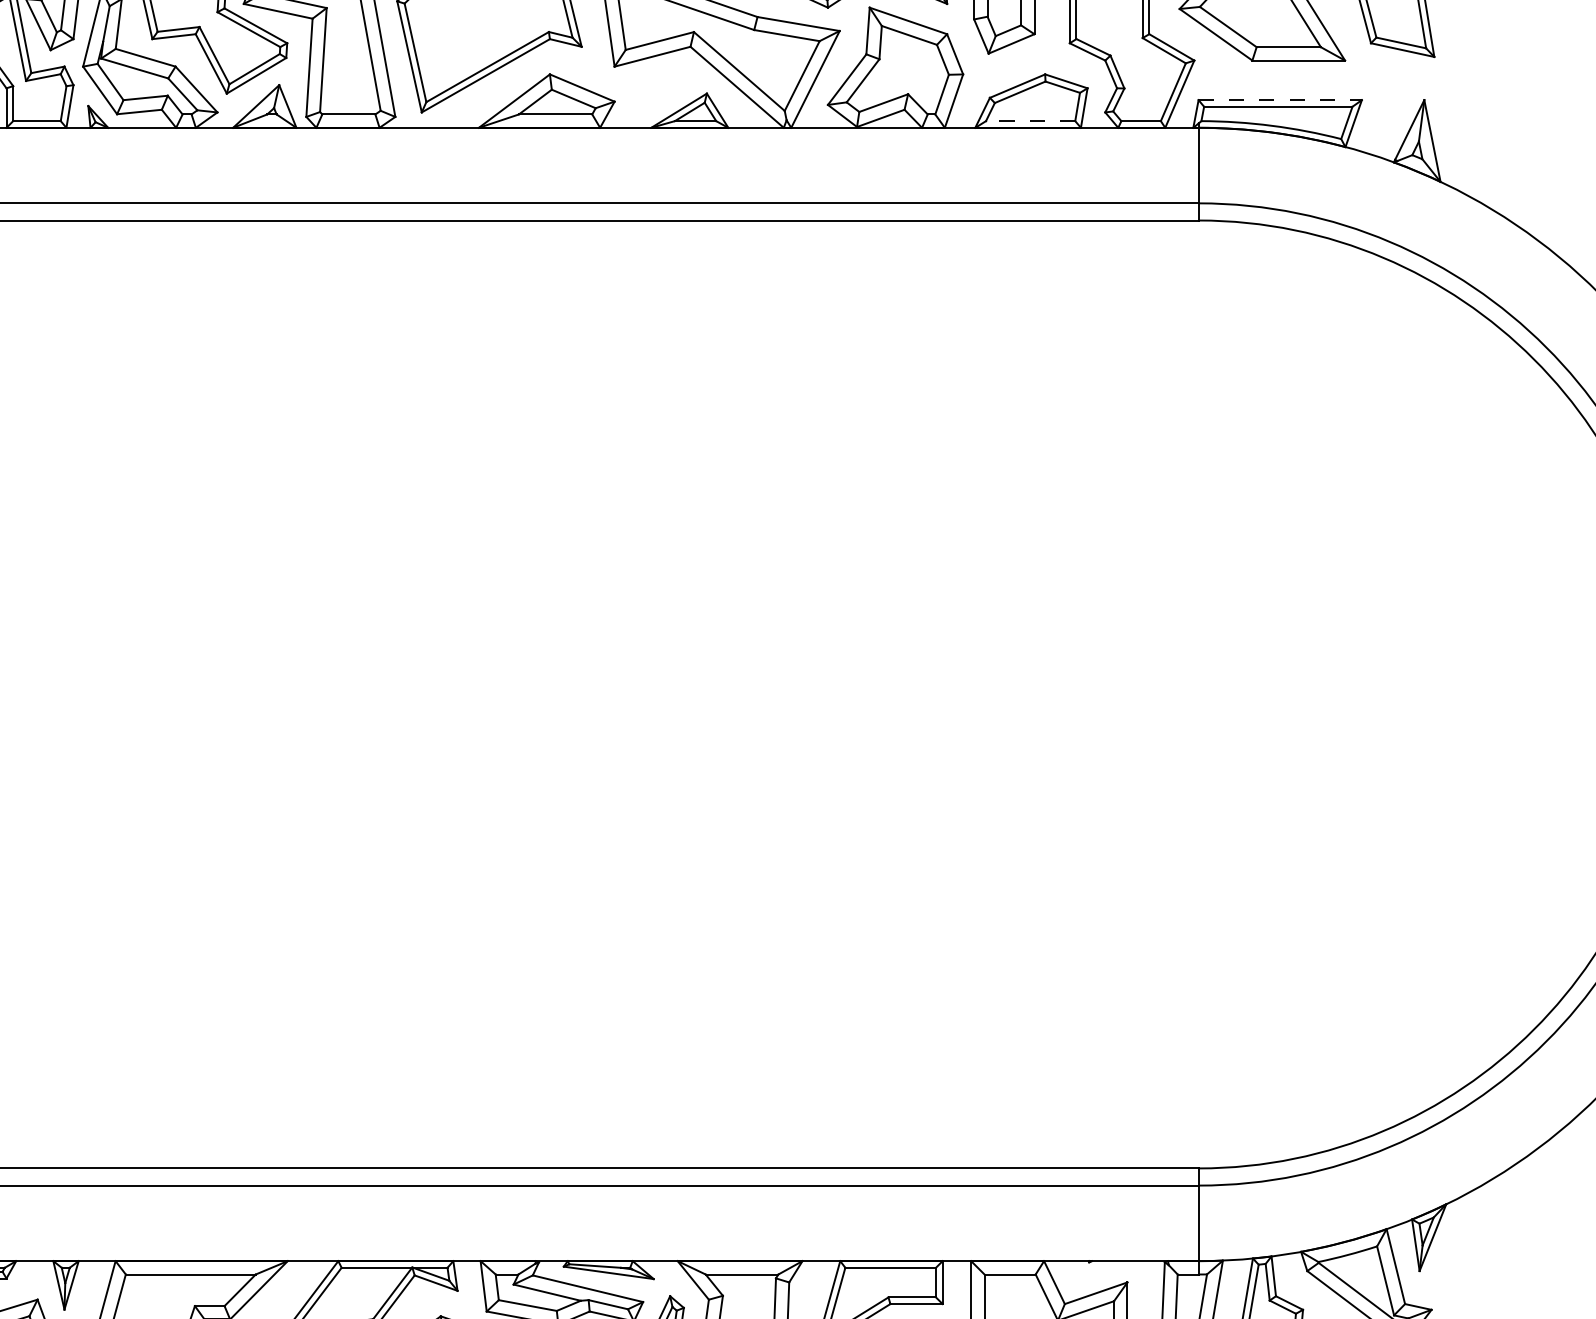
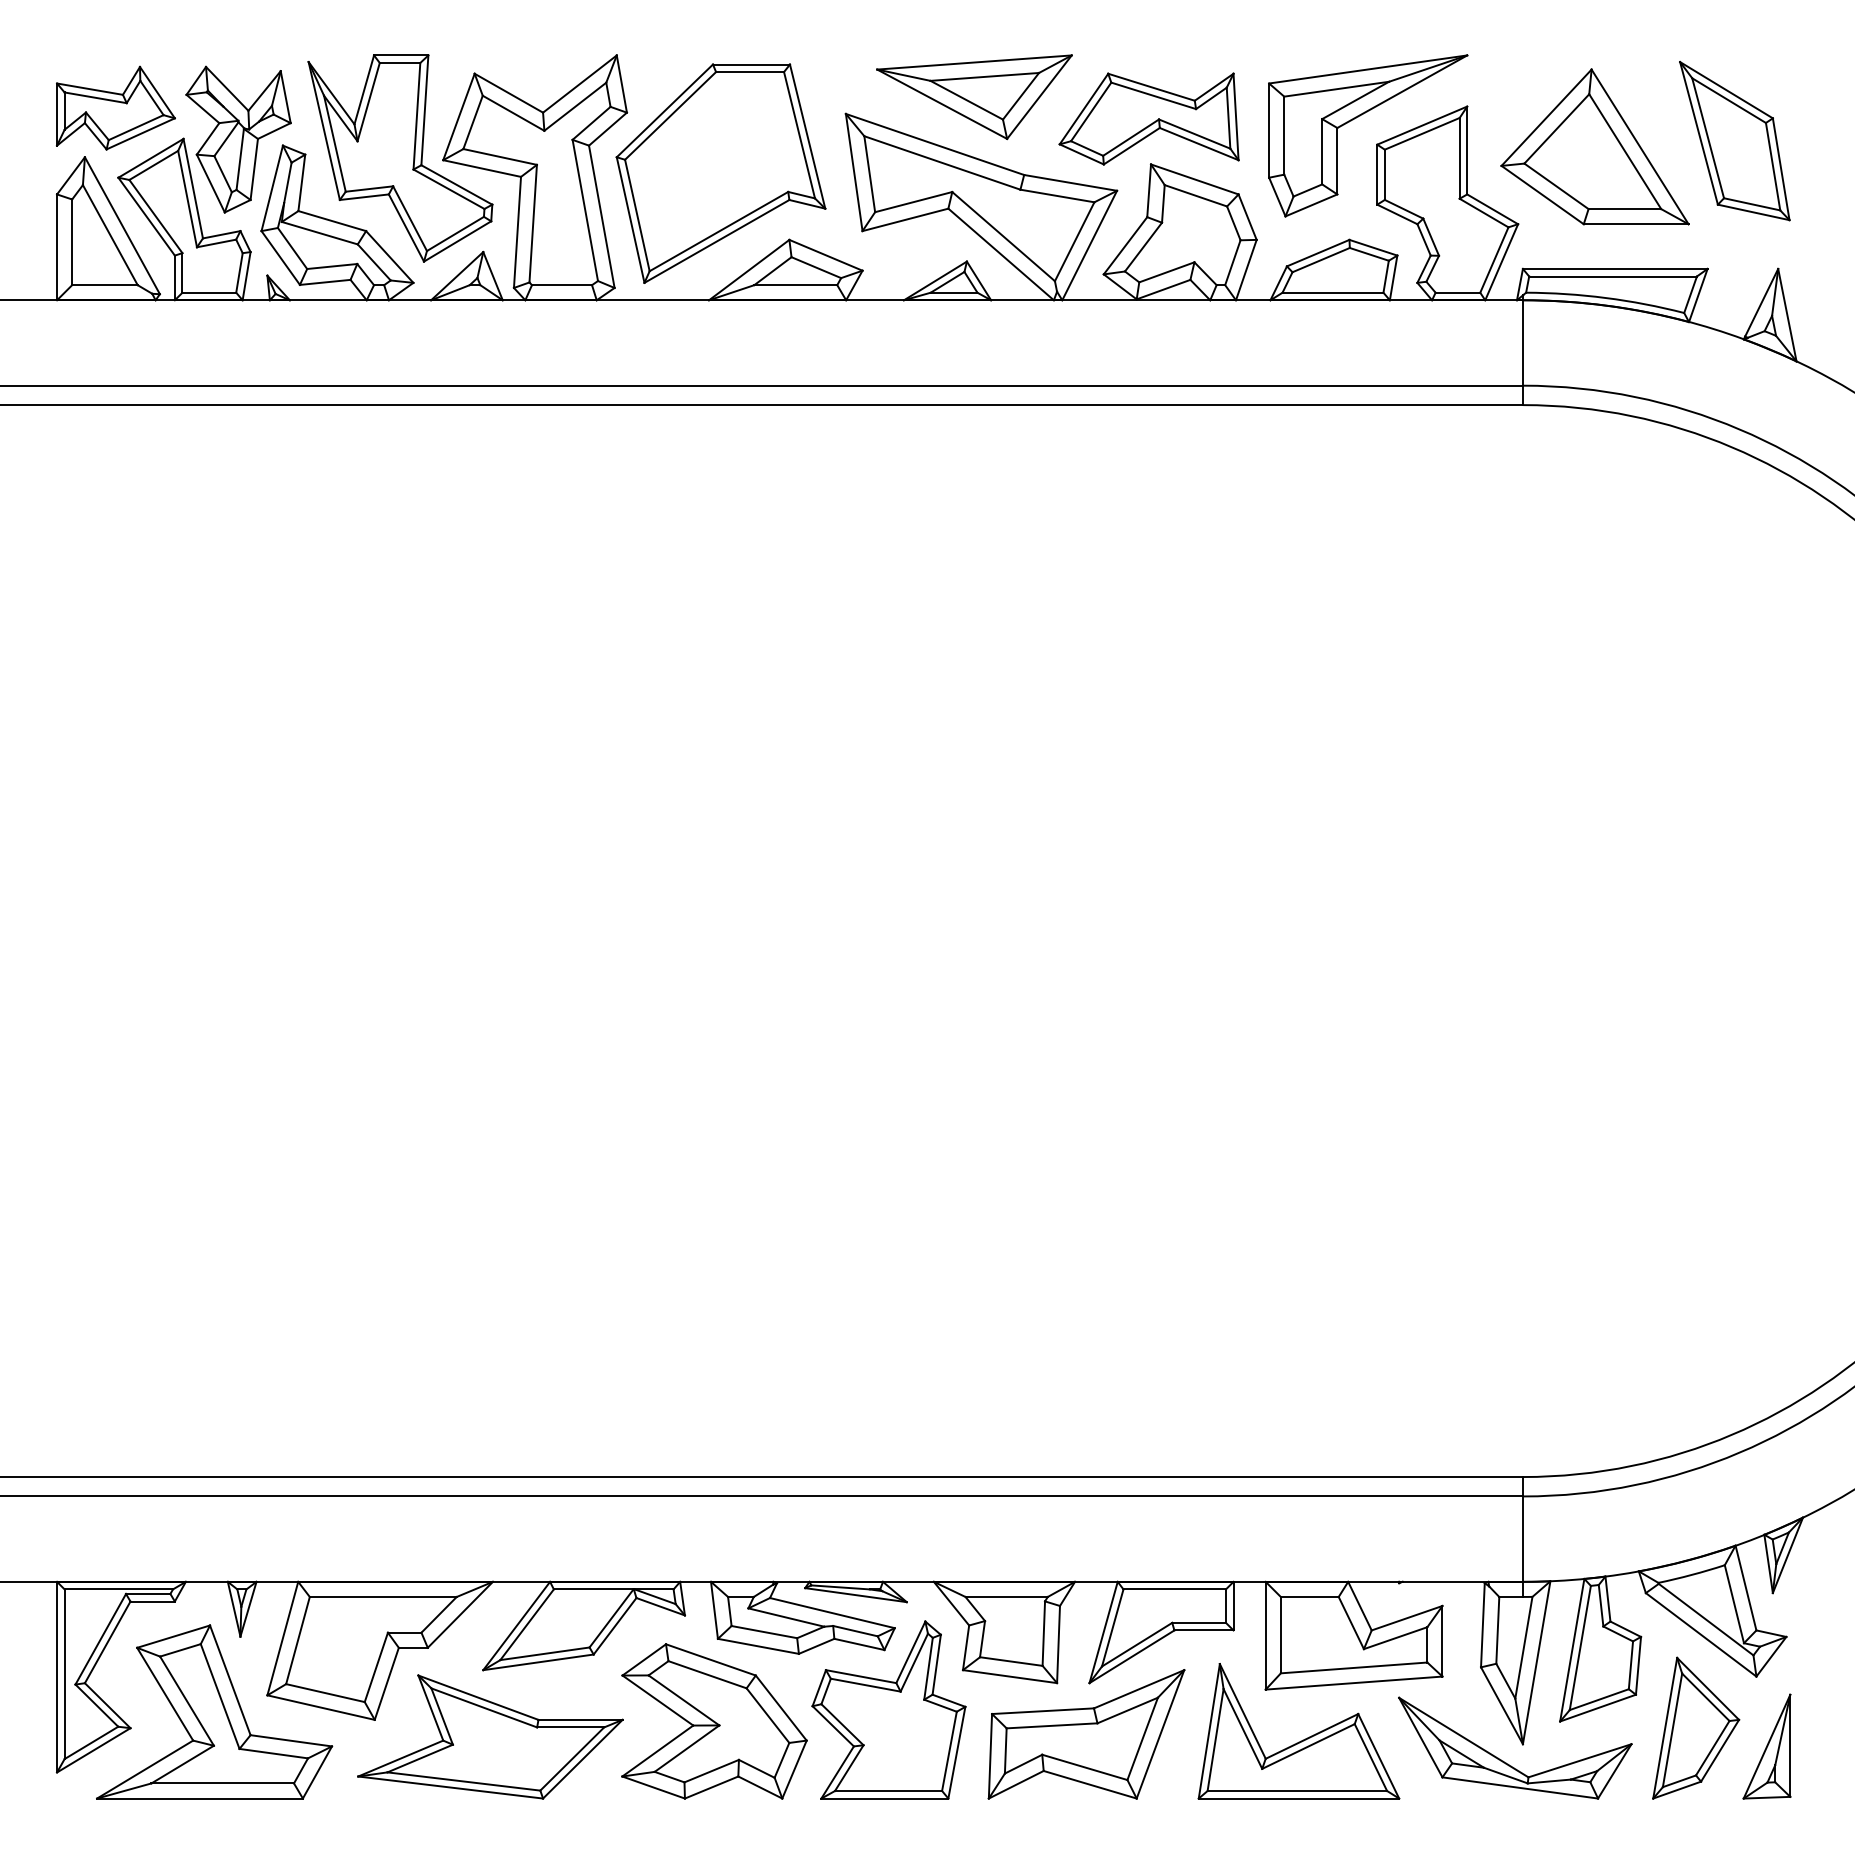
line: (1280, 99) -> (1615, 268), dashed -> solid
line: (1030, 120) -> (1332, 292), dashed -> solid

